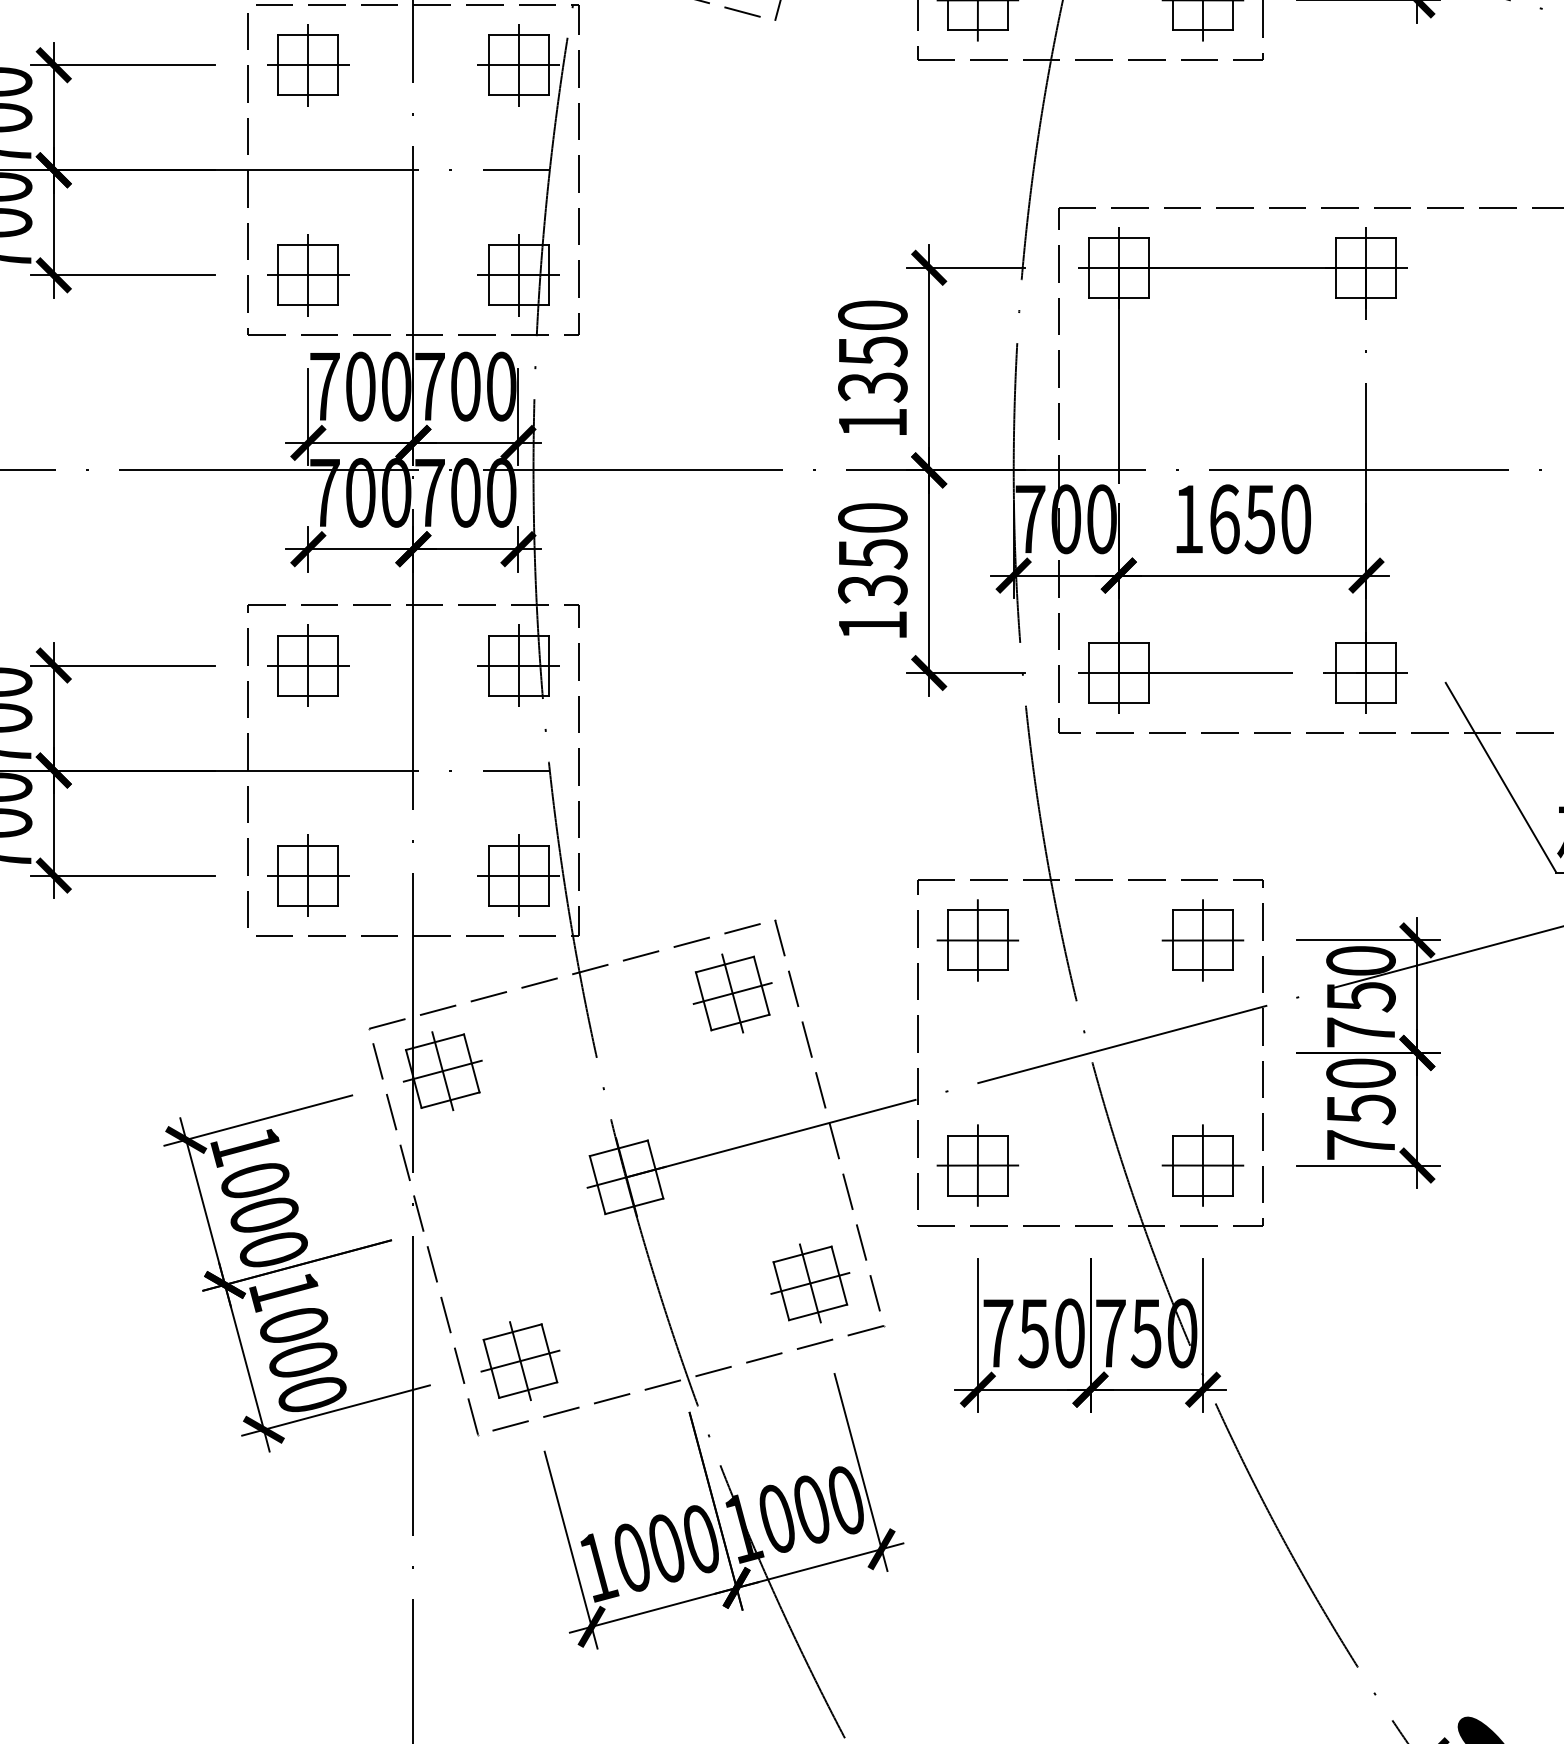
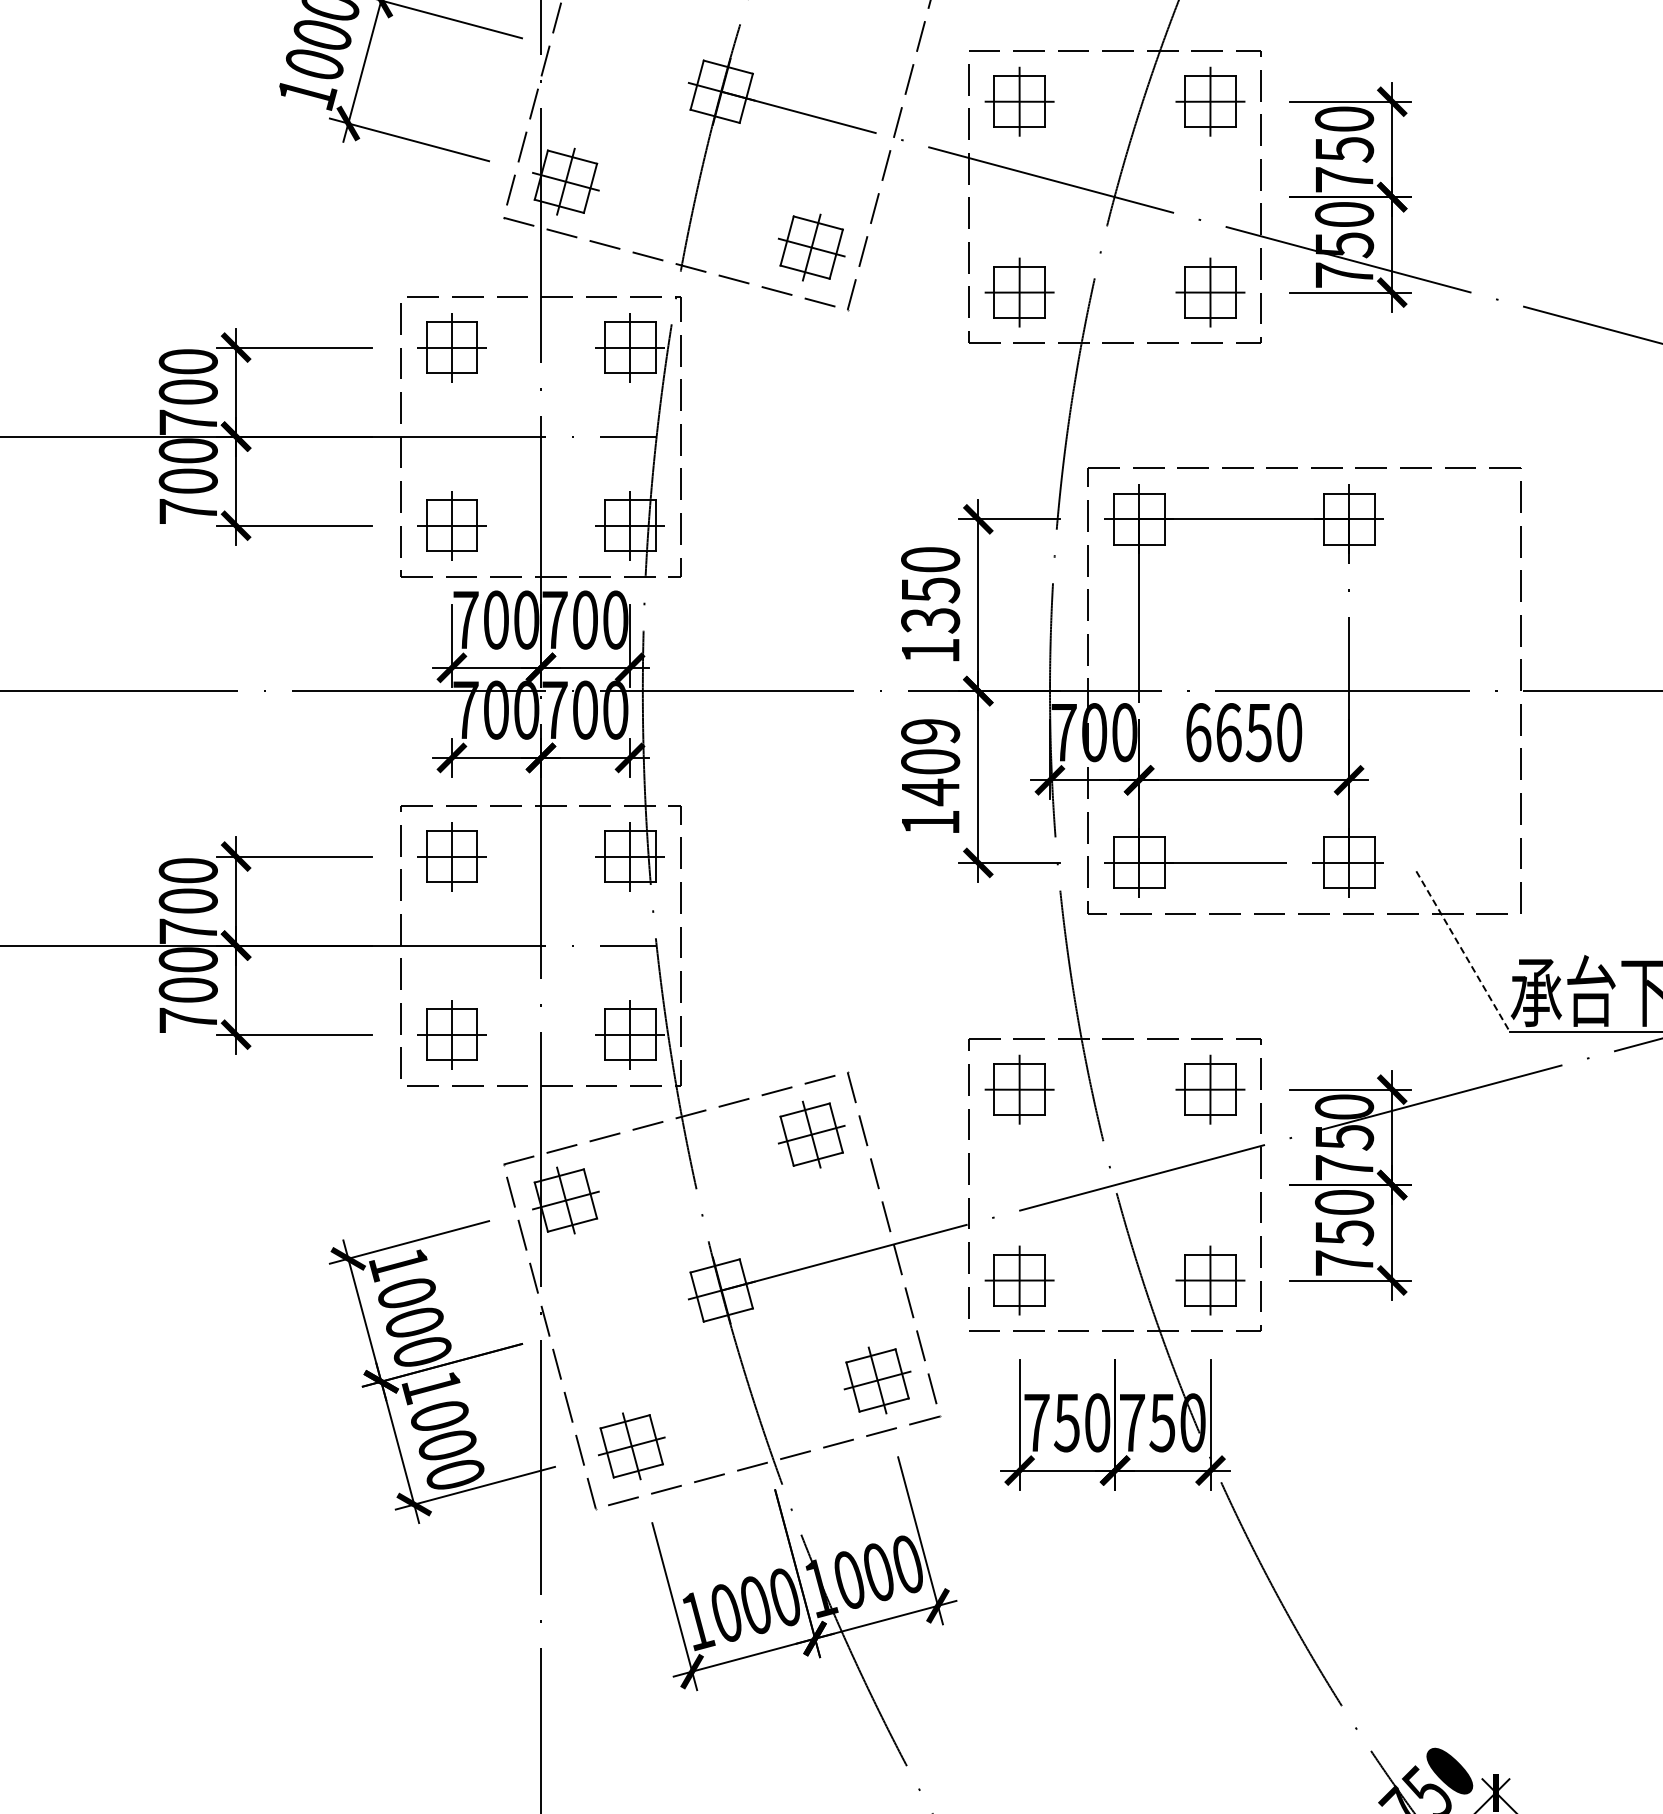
text: (1188, 519) -> (1198, 732), 1650 -> 6650
text: (872, 554) -> (930, 762), 1350 -> 1409
line: (1501, 778) -> (1463, 952), solid -> dashed

